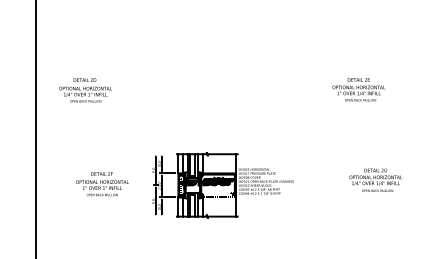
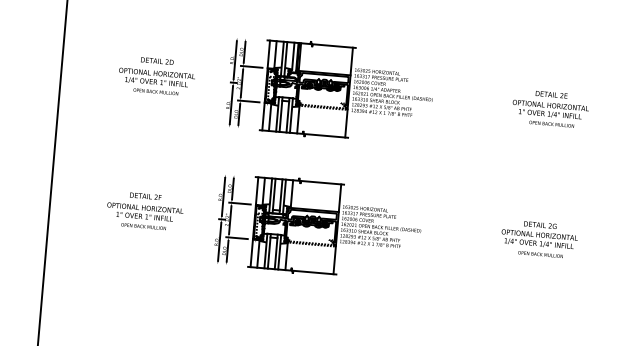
text: (358, 89) -> (550, 108), moved
text: (85, 90) -> (156, 76), moved
part: (223, 90) -> (331, 91), added

